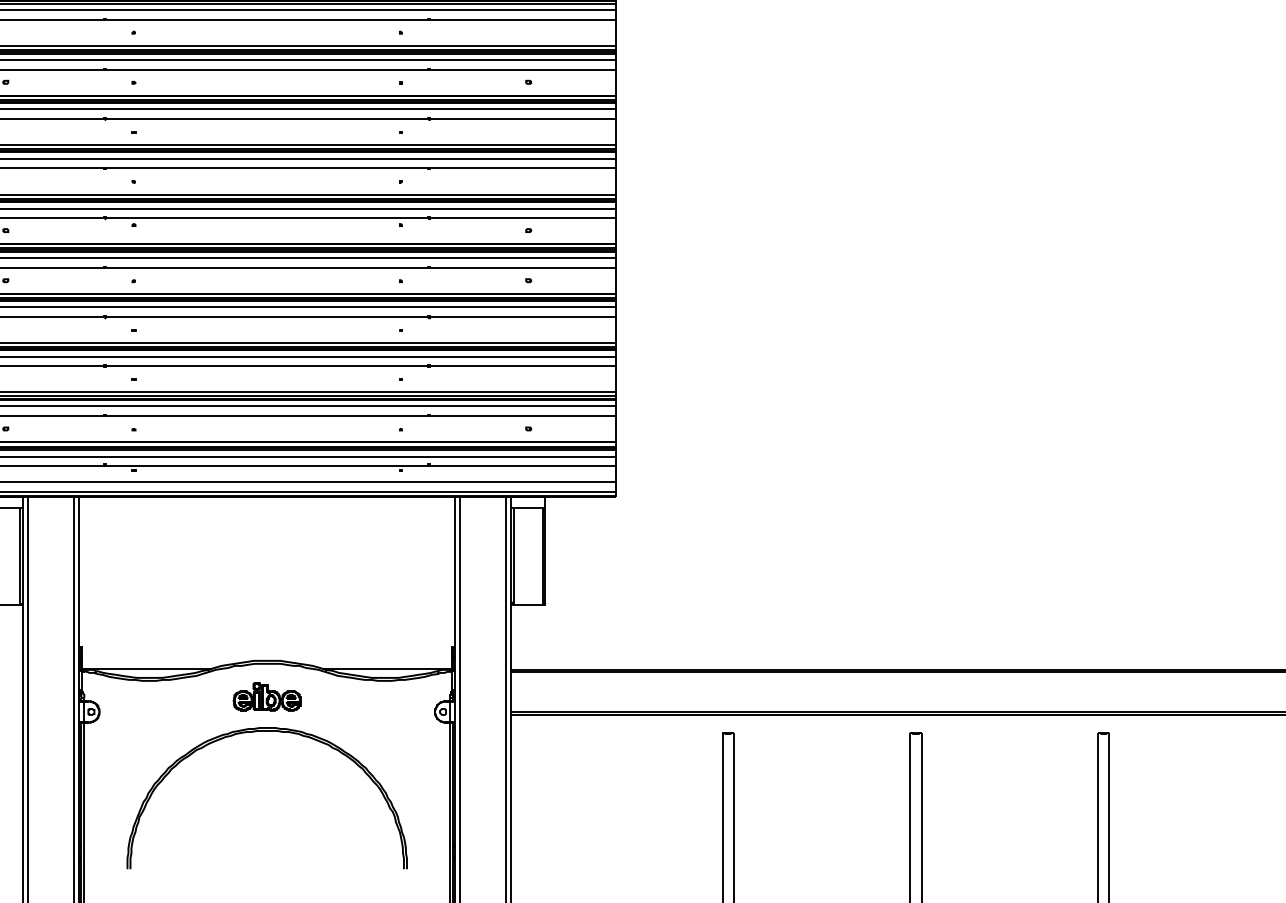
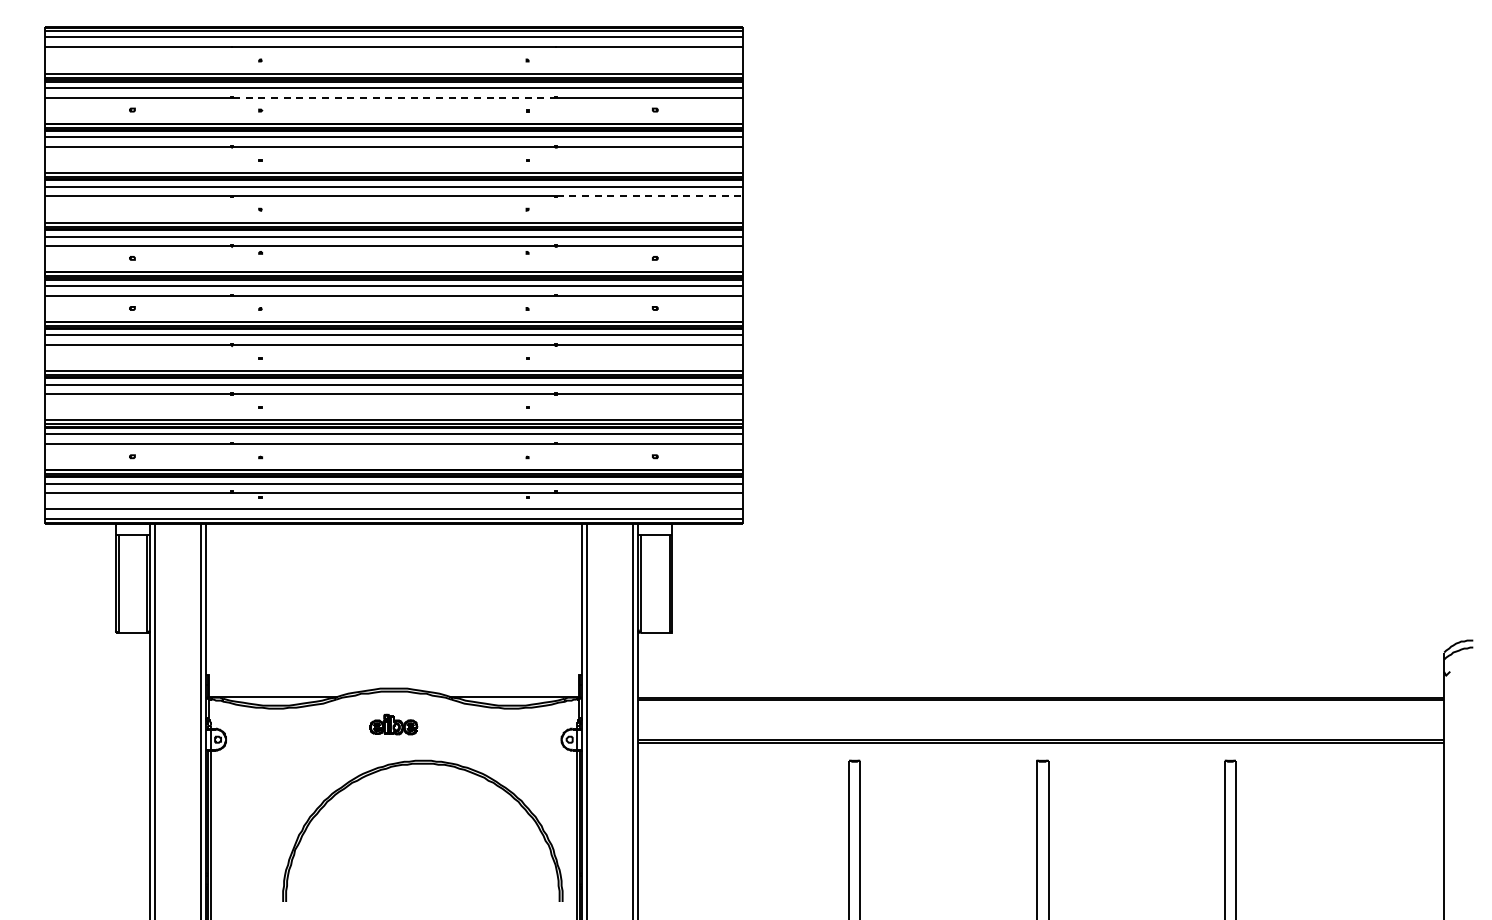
line: (266, 69) -> (393, 97), solid -> dashed
line: (523, 167) -> (650, 195), solid -> dashed
part: (266, 696) -> (393, 724), size x0.7
part: (266, 731) -> (422, 764), moved

